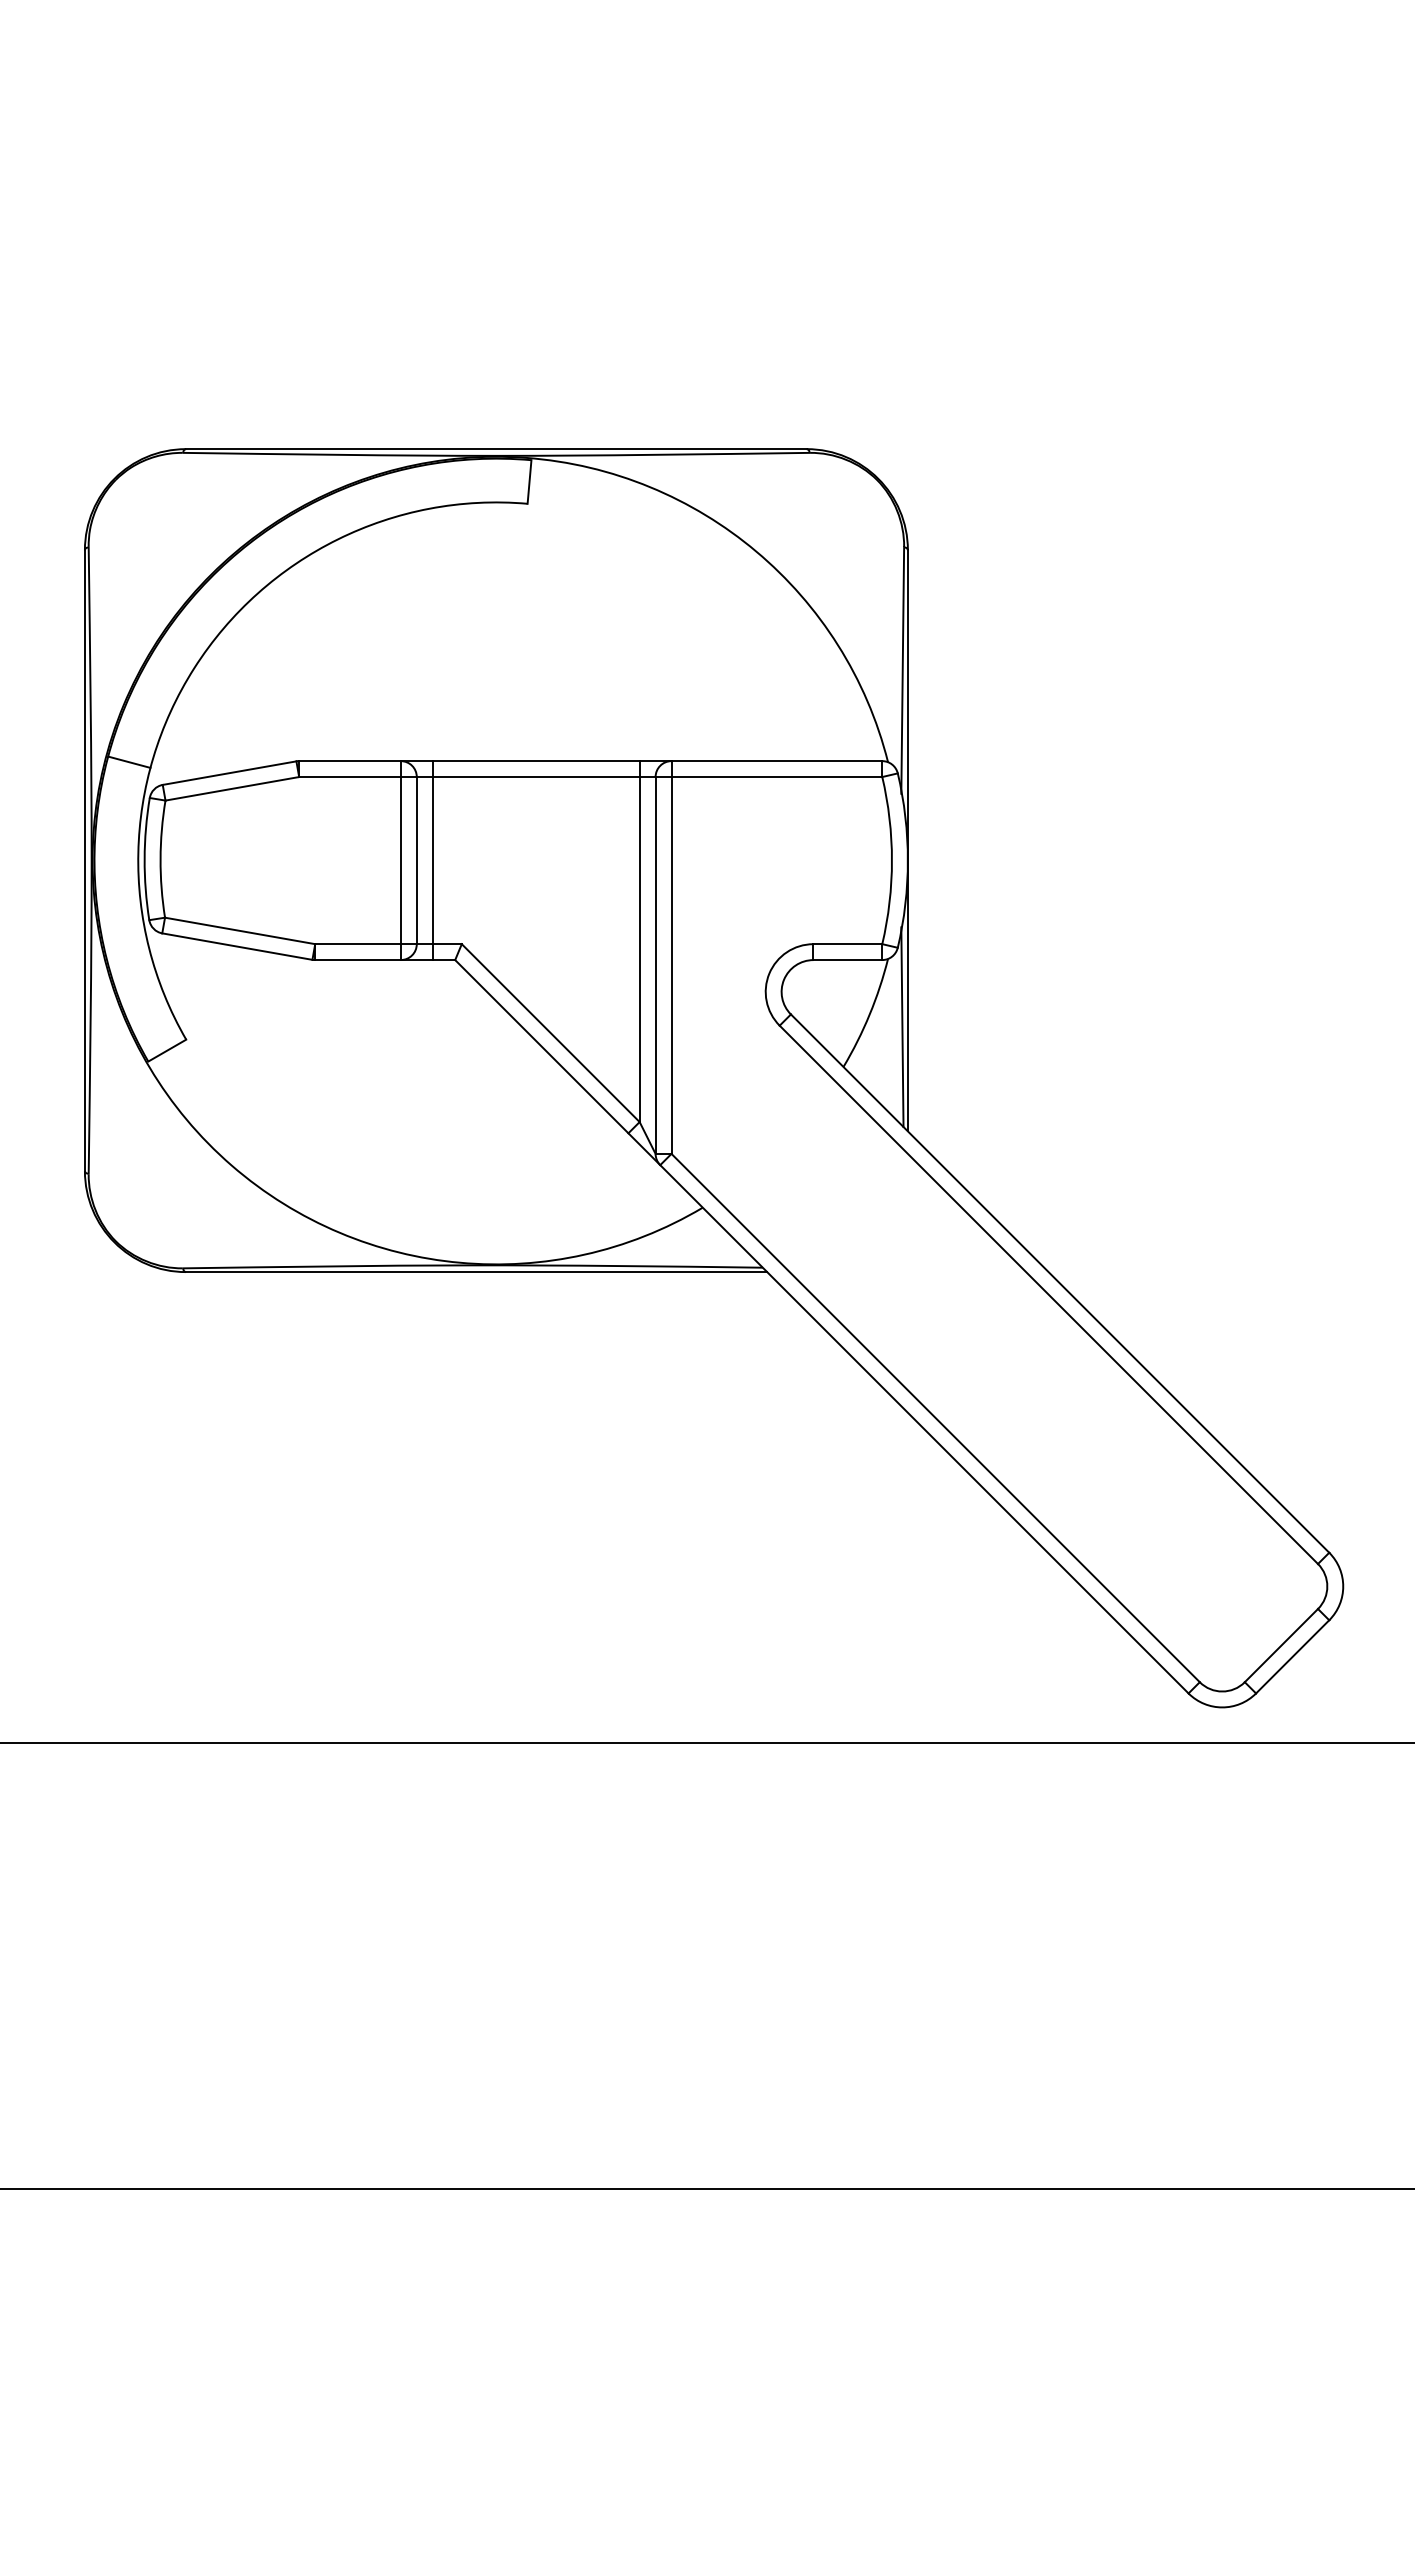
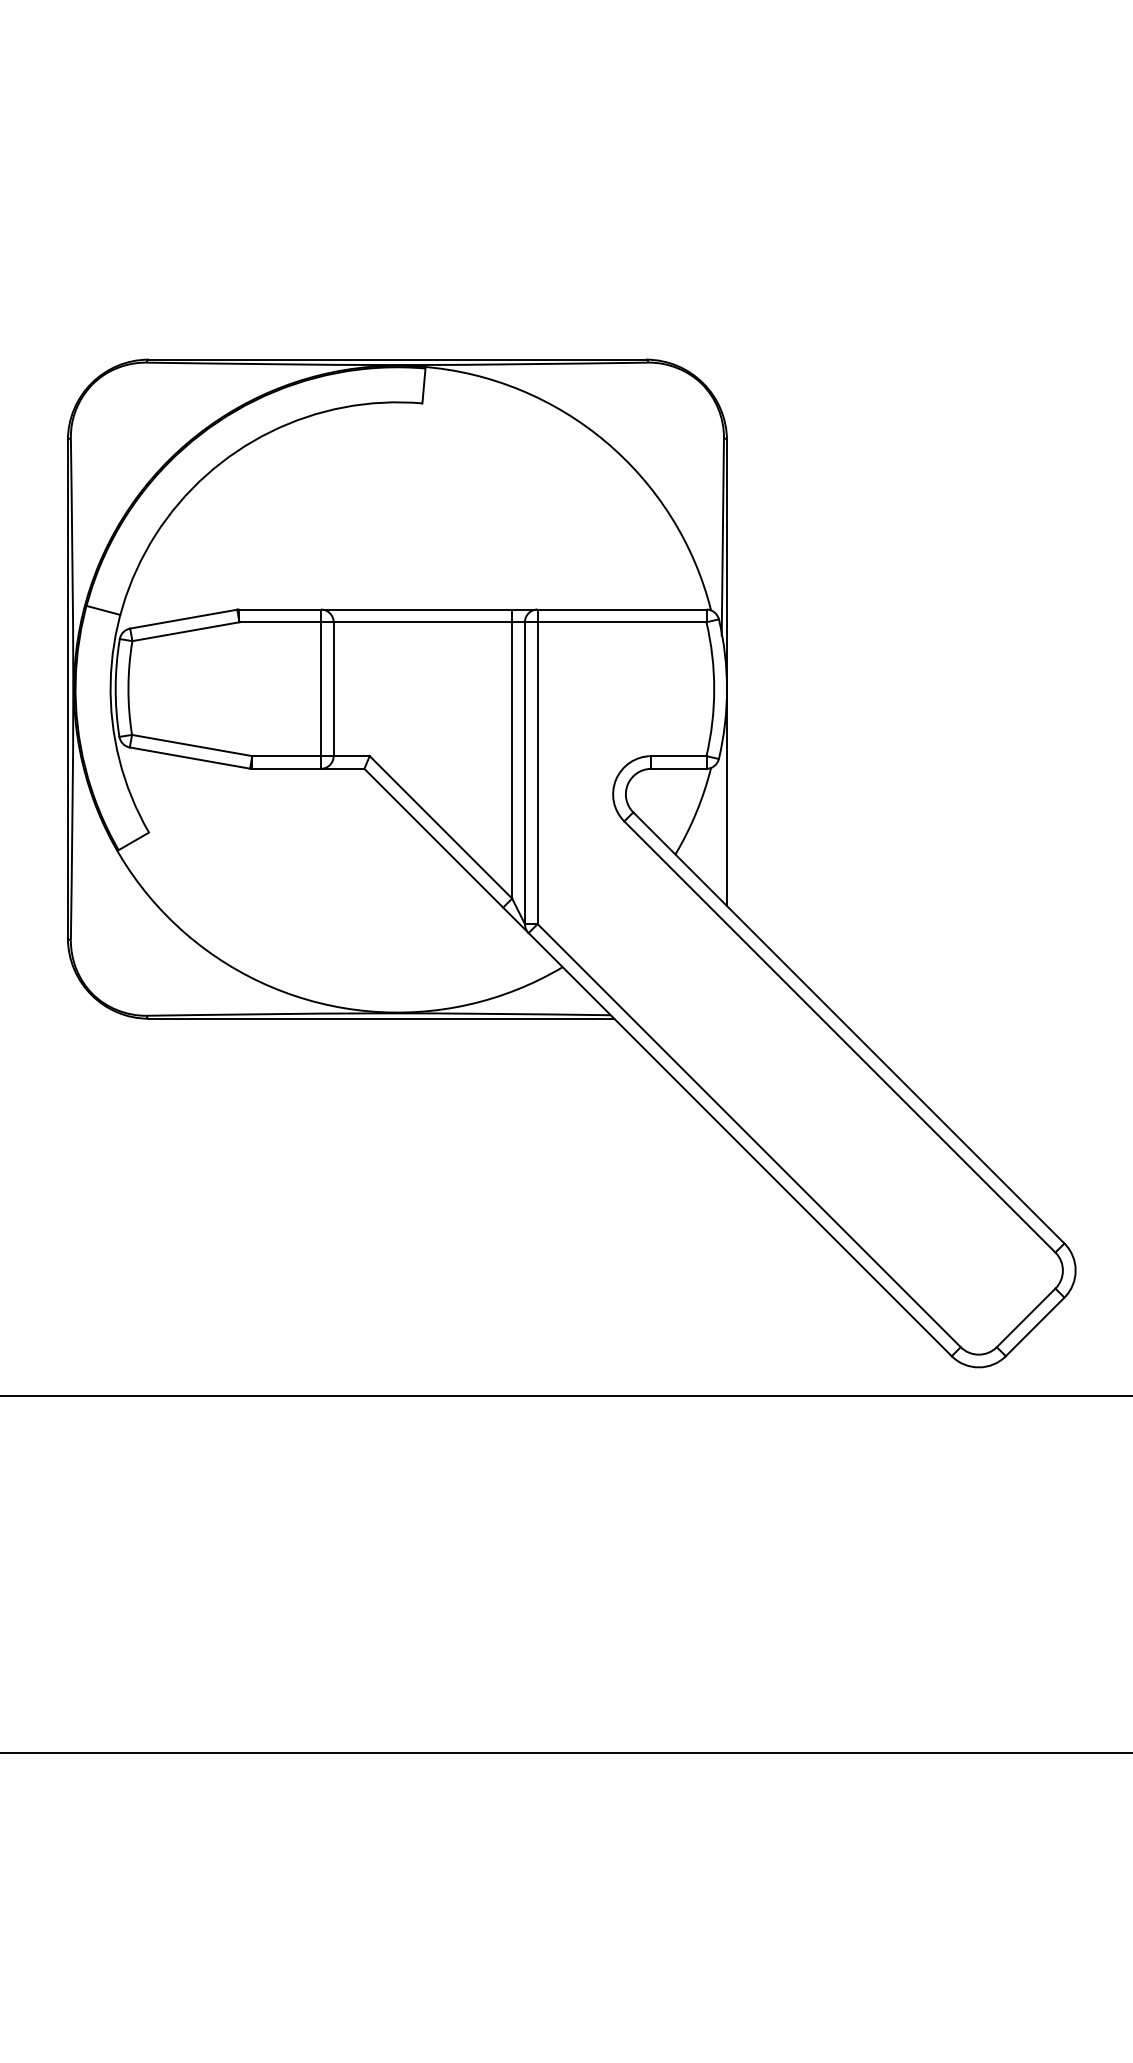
line: (432, 860) -> (346, 689), removed
line: (902, 1027) -> (722, 822), removed

